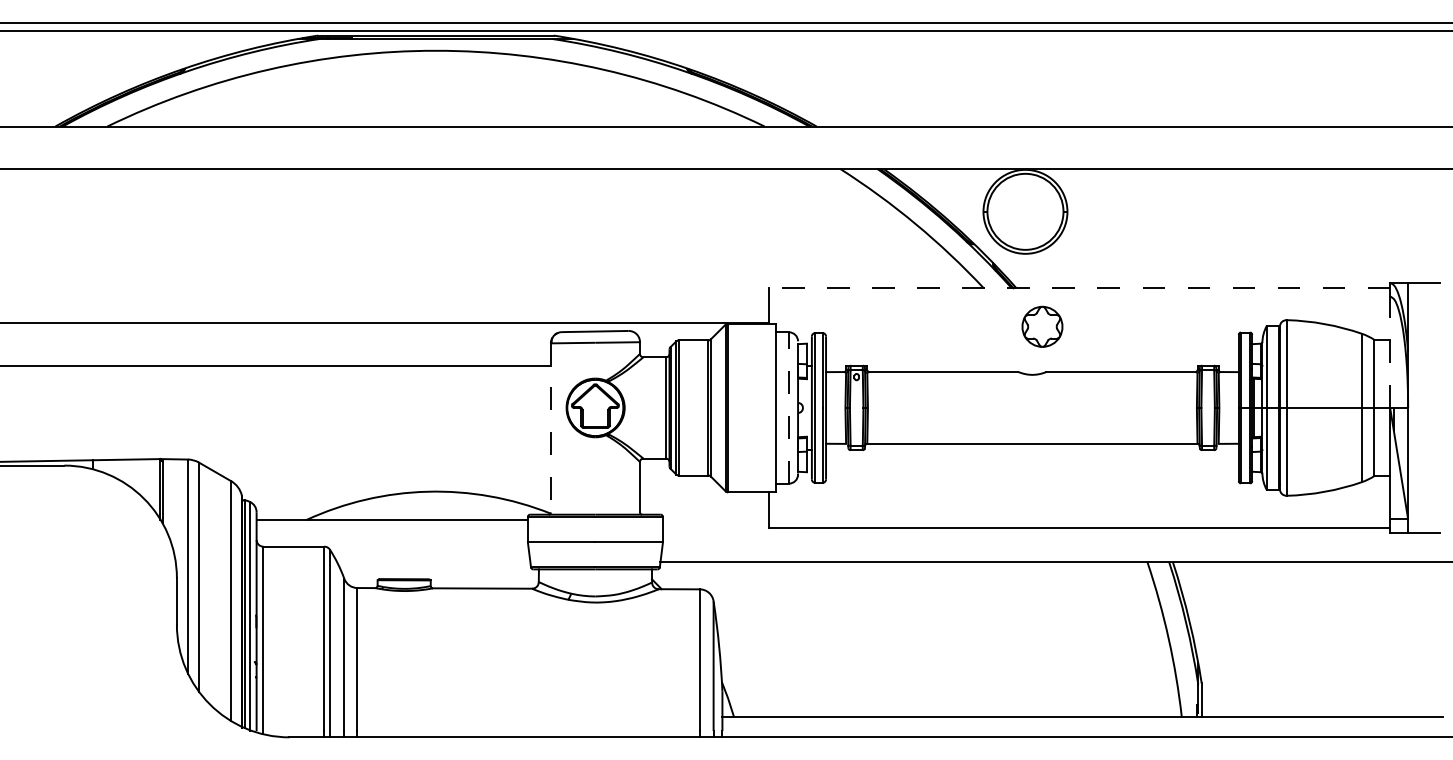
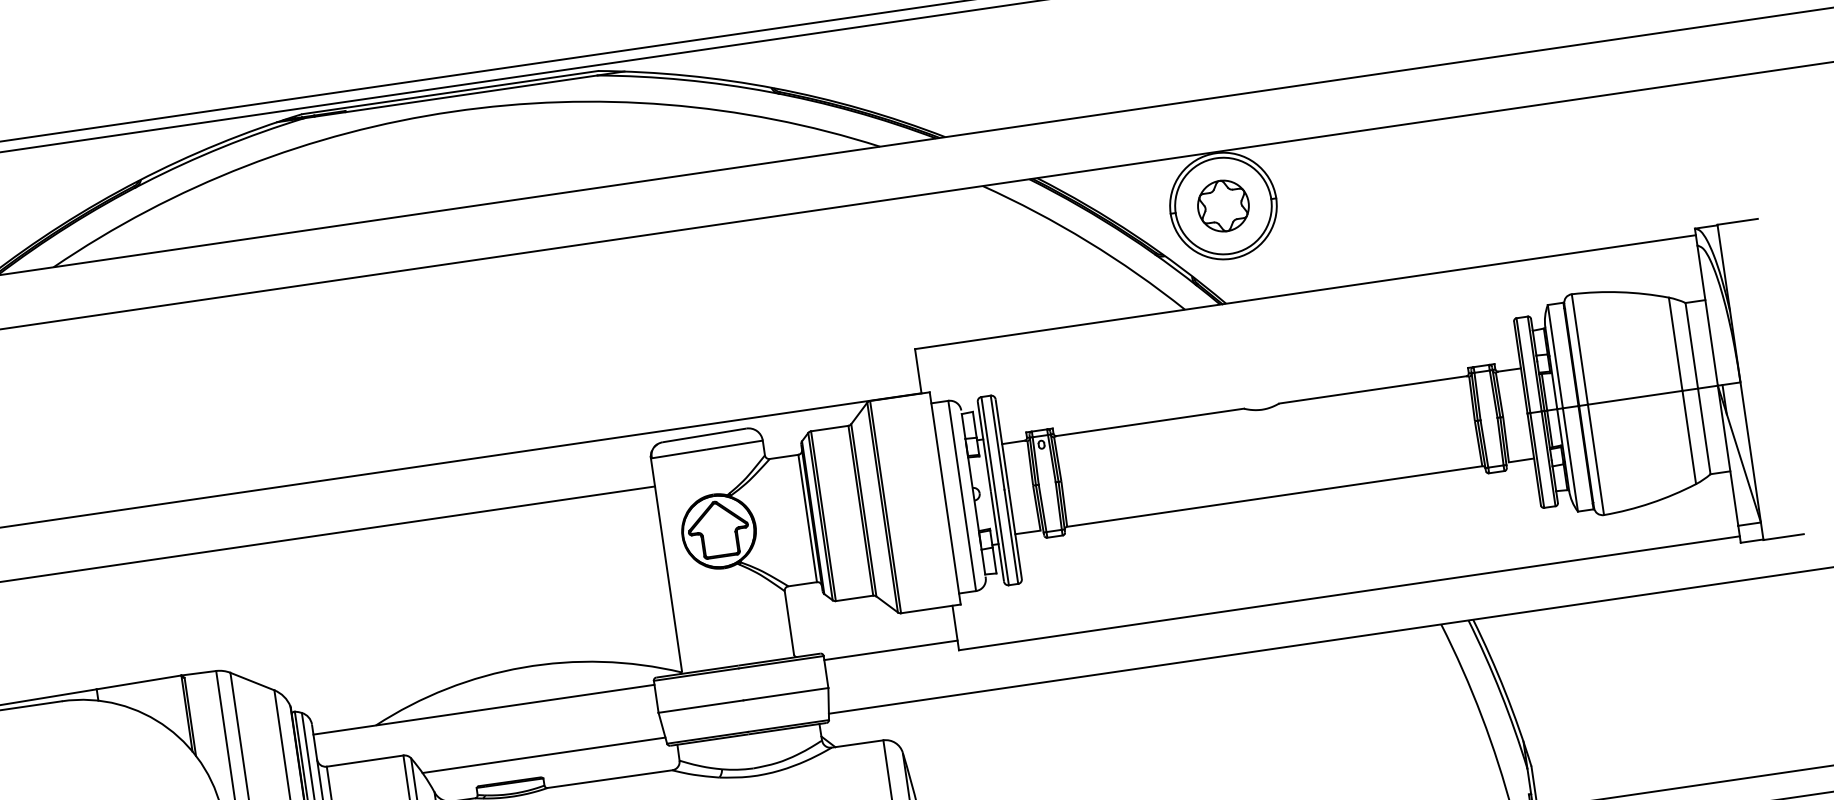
line: (1079, 288) -> (1305, 292), dashed -> solid
part: (1042, 326) -> (1223, 205), moved
line: (1390, 352) -> (1708, 315), dashed -> solid
line: (789, 407) -> (962, 495), dashed -> solid
line: (550, 427) -> (665, 564), dashed -> solid
line: (715, 520) -> (890, 650), added
line: (433, 562) -> (543, 755), added

